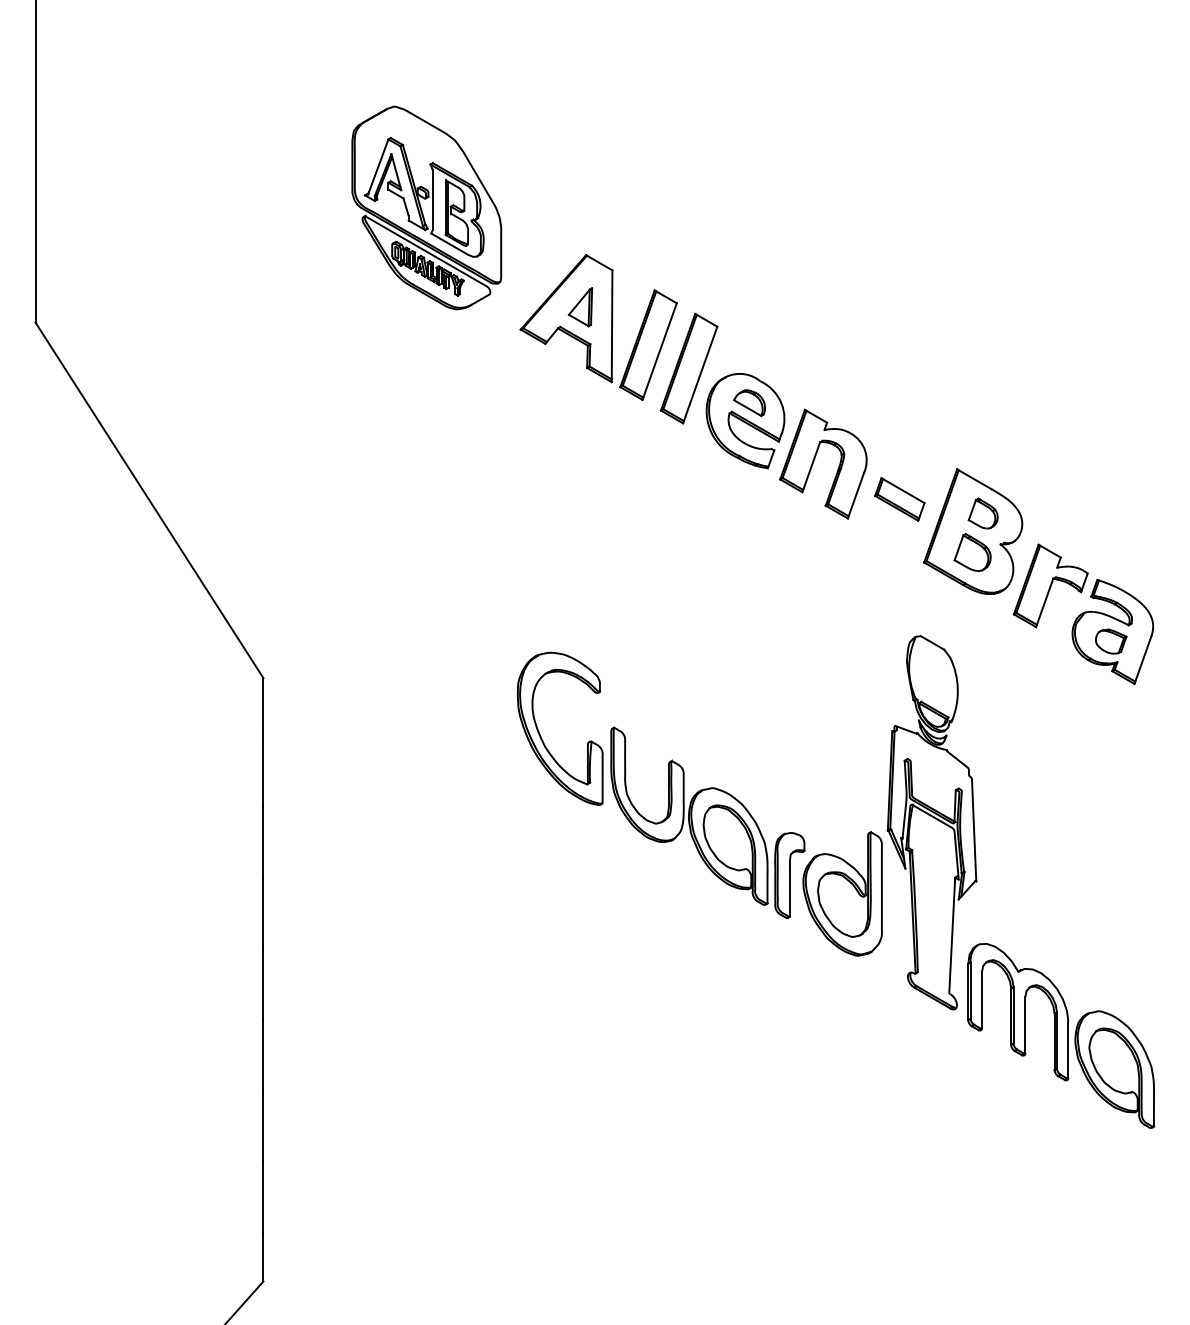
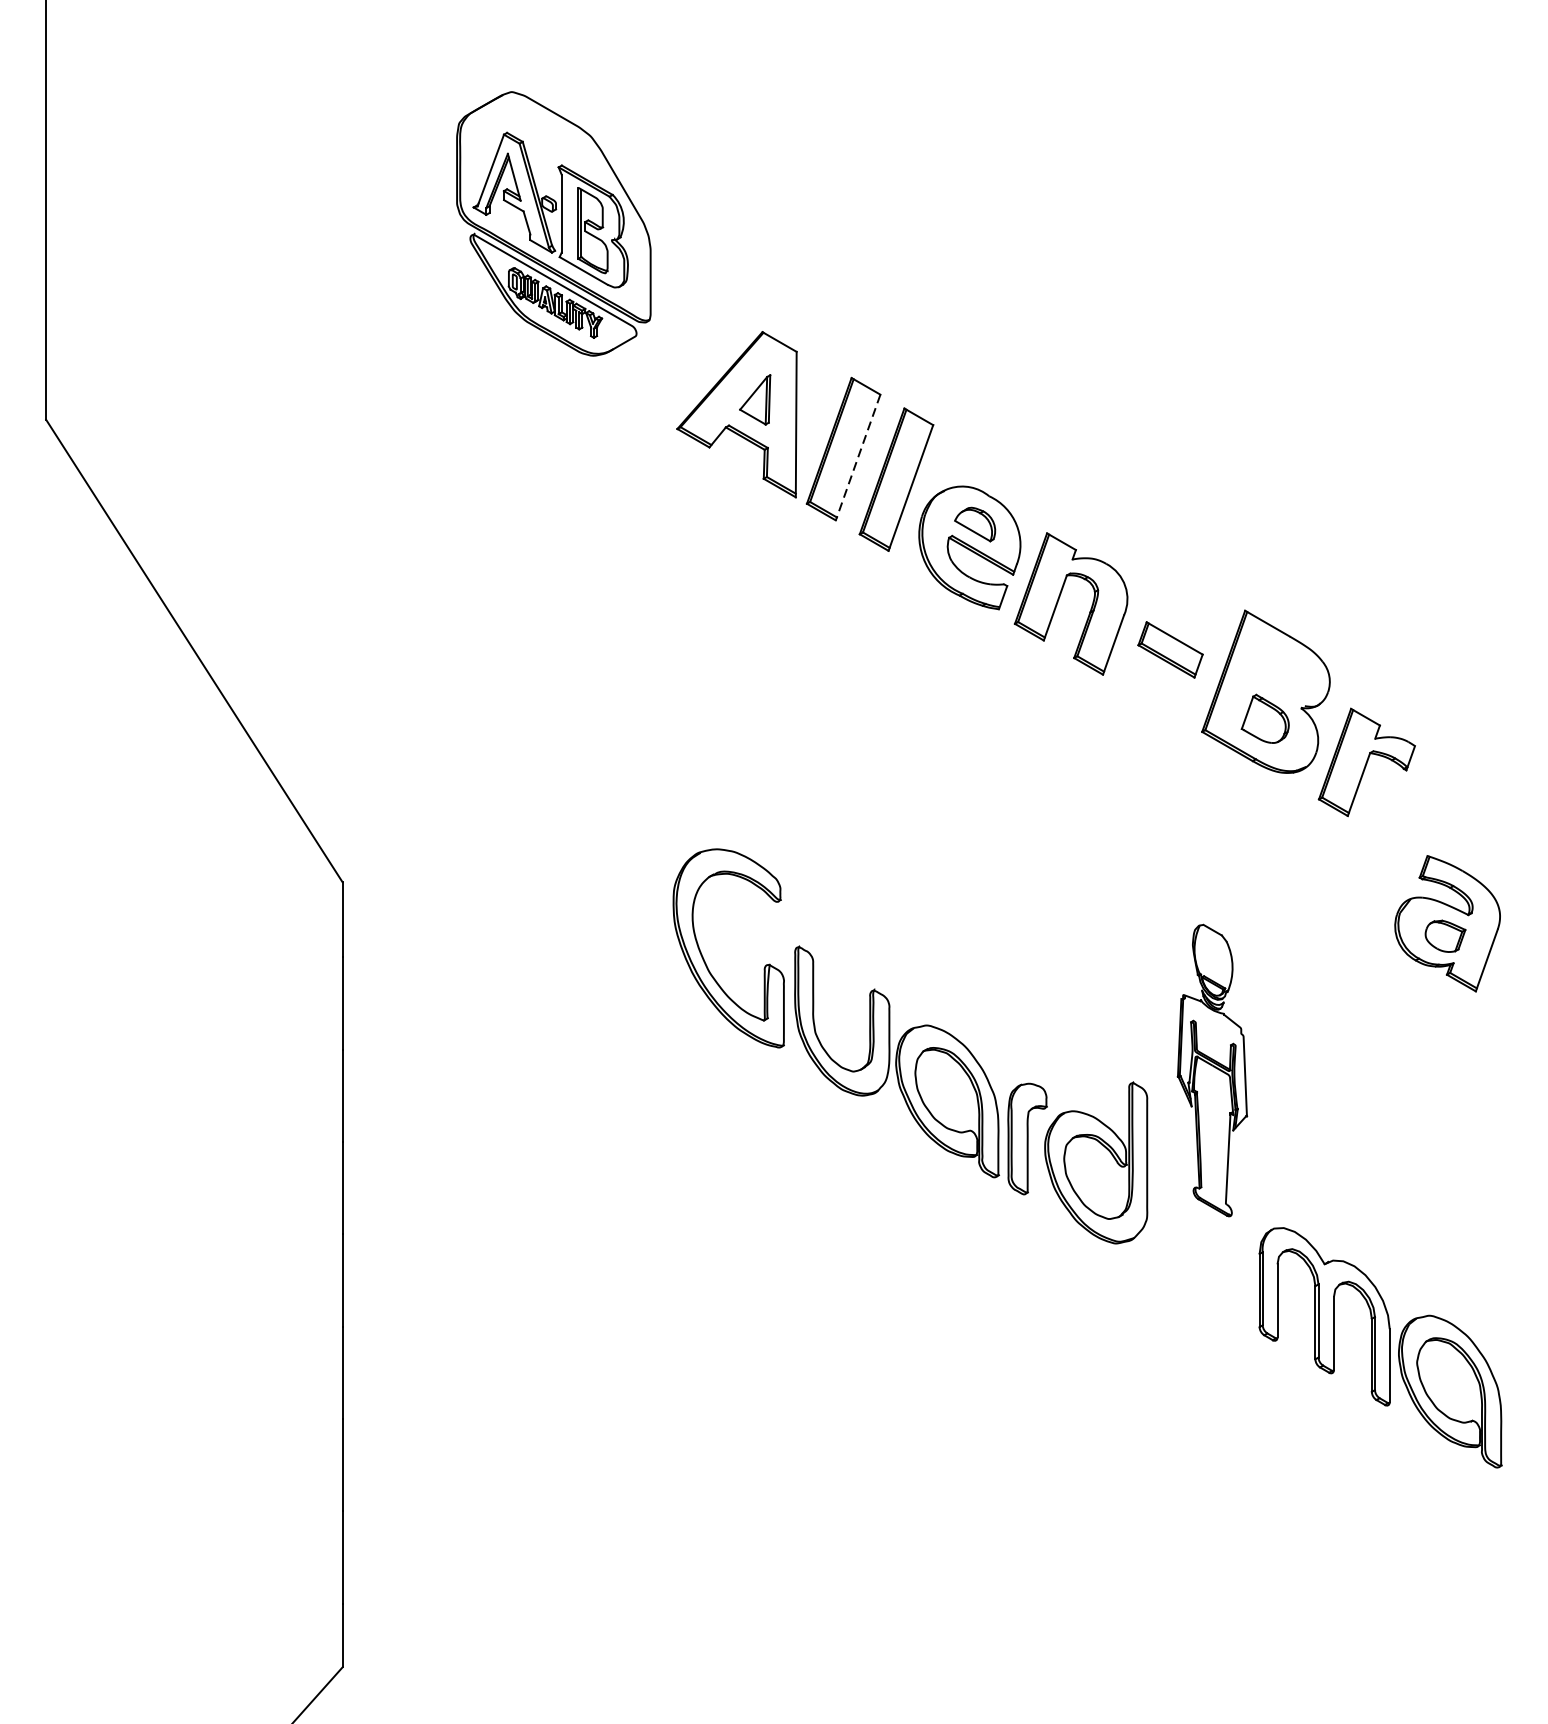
part: (426, 207) -> (553, 223), moved
line: (659, 352) -> (857, 458), solid -> dashed
part: (982, 513) -> (1278, 668), removed
part: (1112, 631) -> (1447, 923), moved
part: (931, 822) -> (1211, 1070), size x0.6

